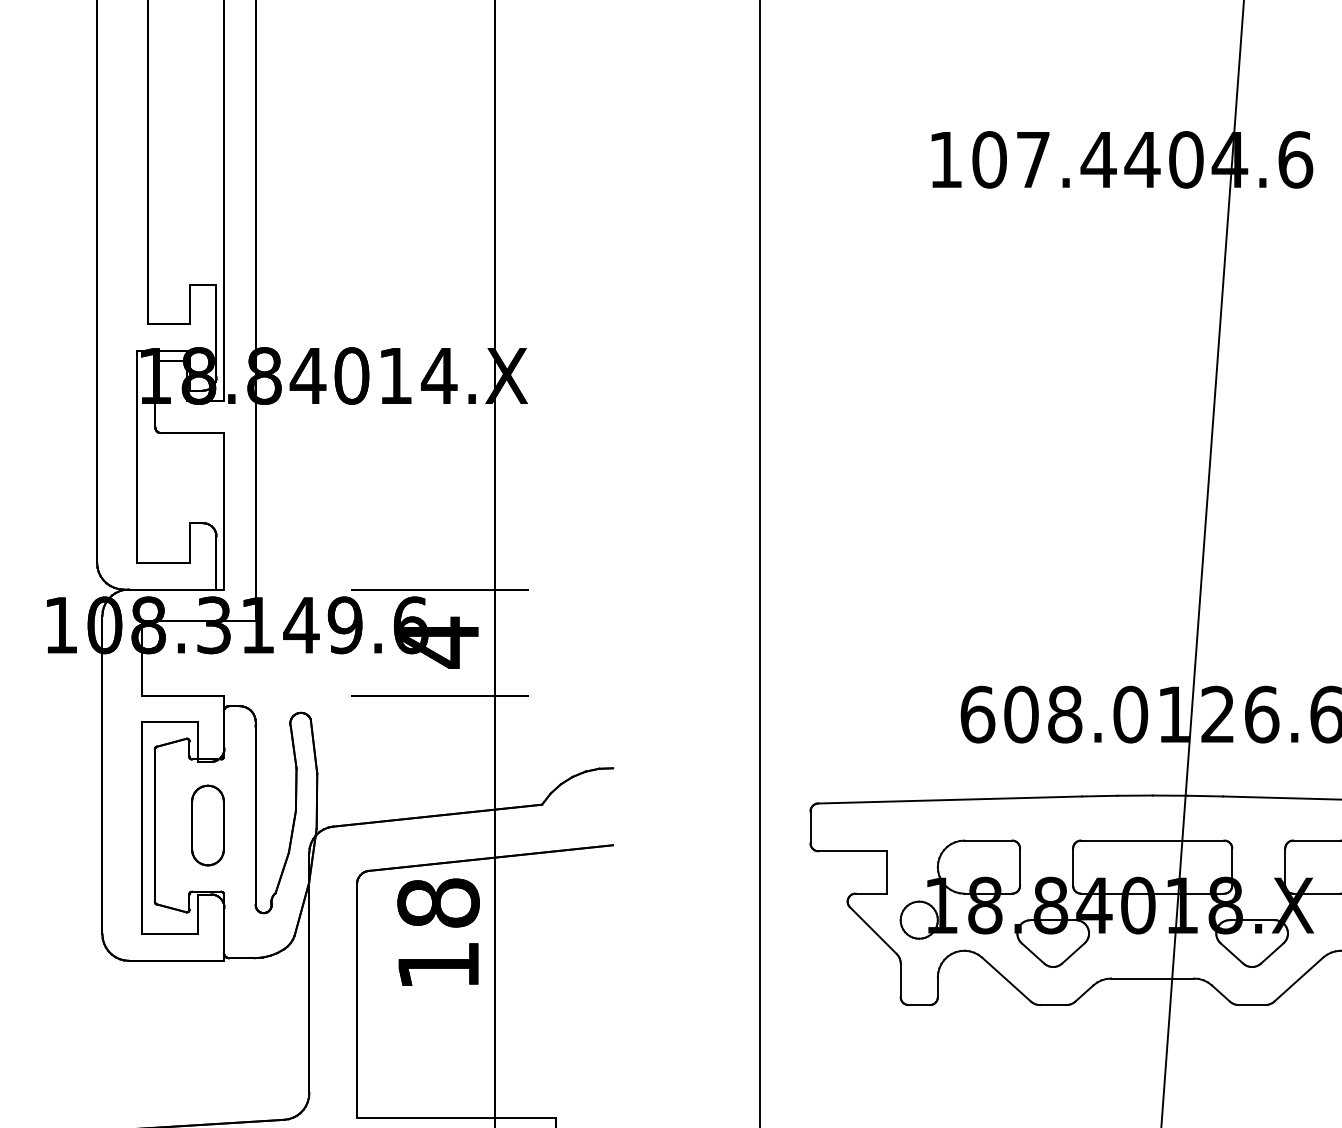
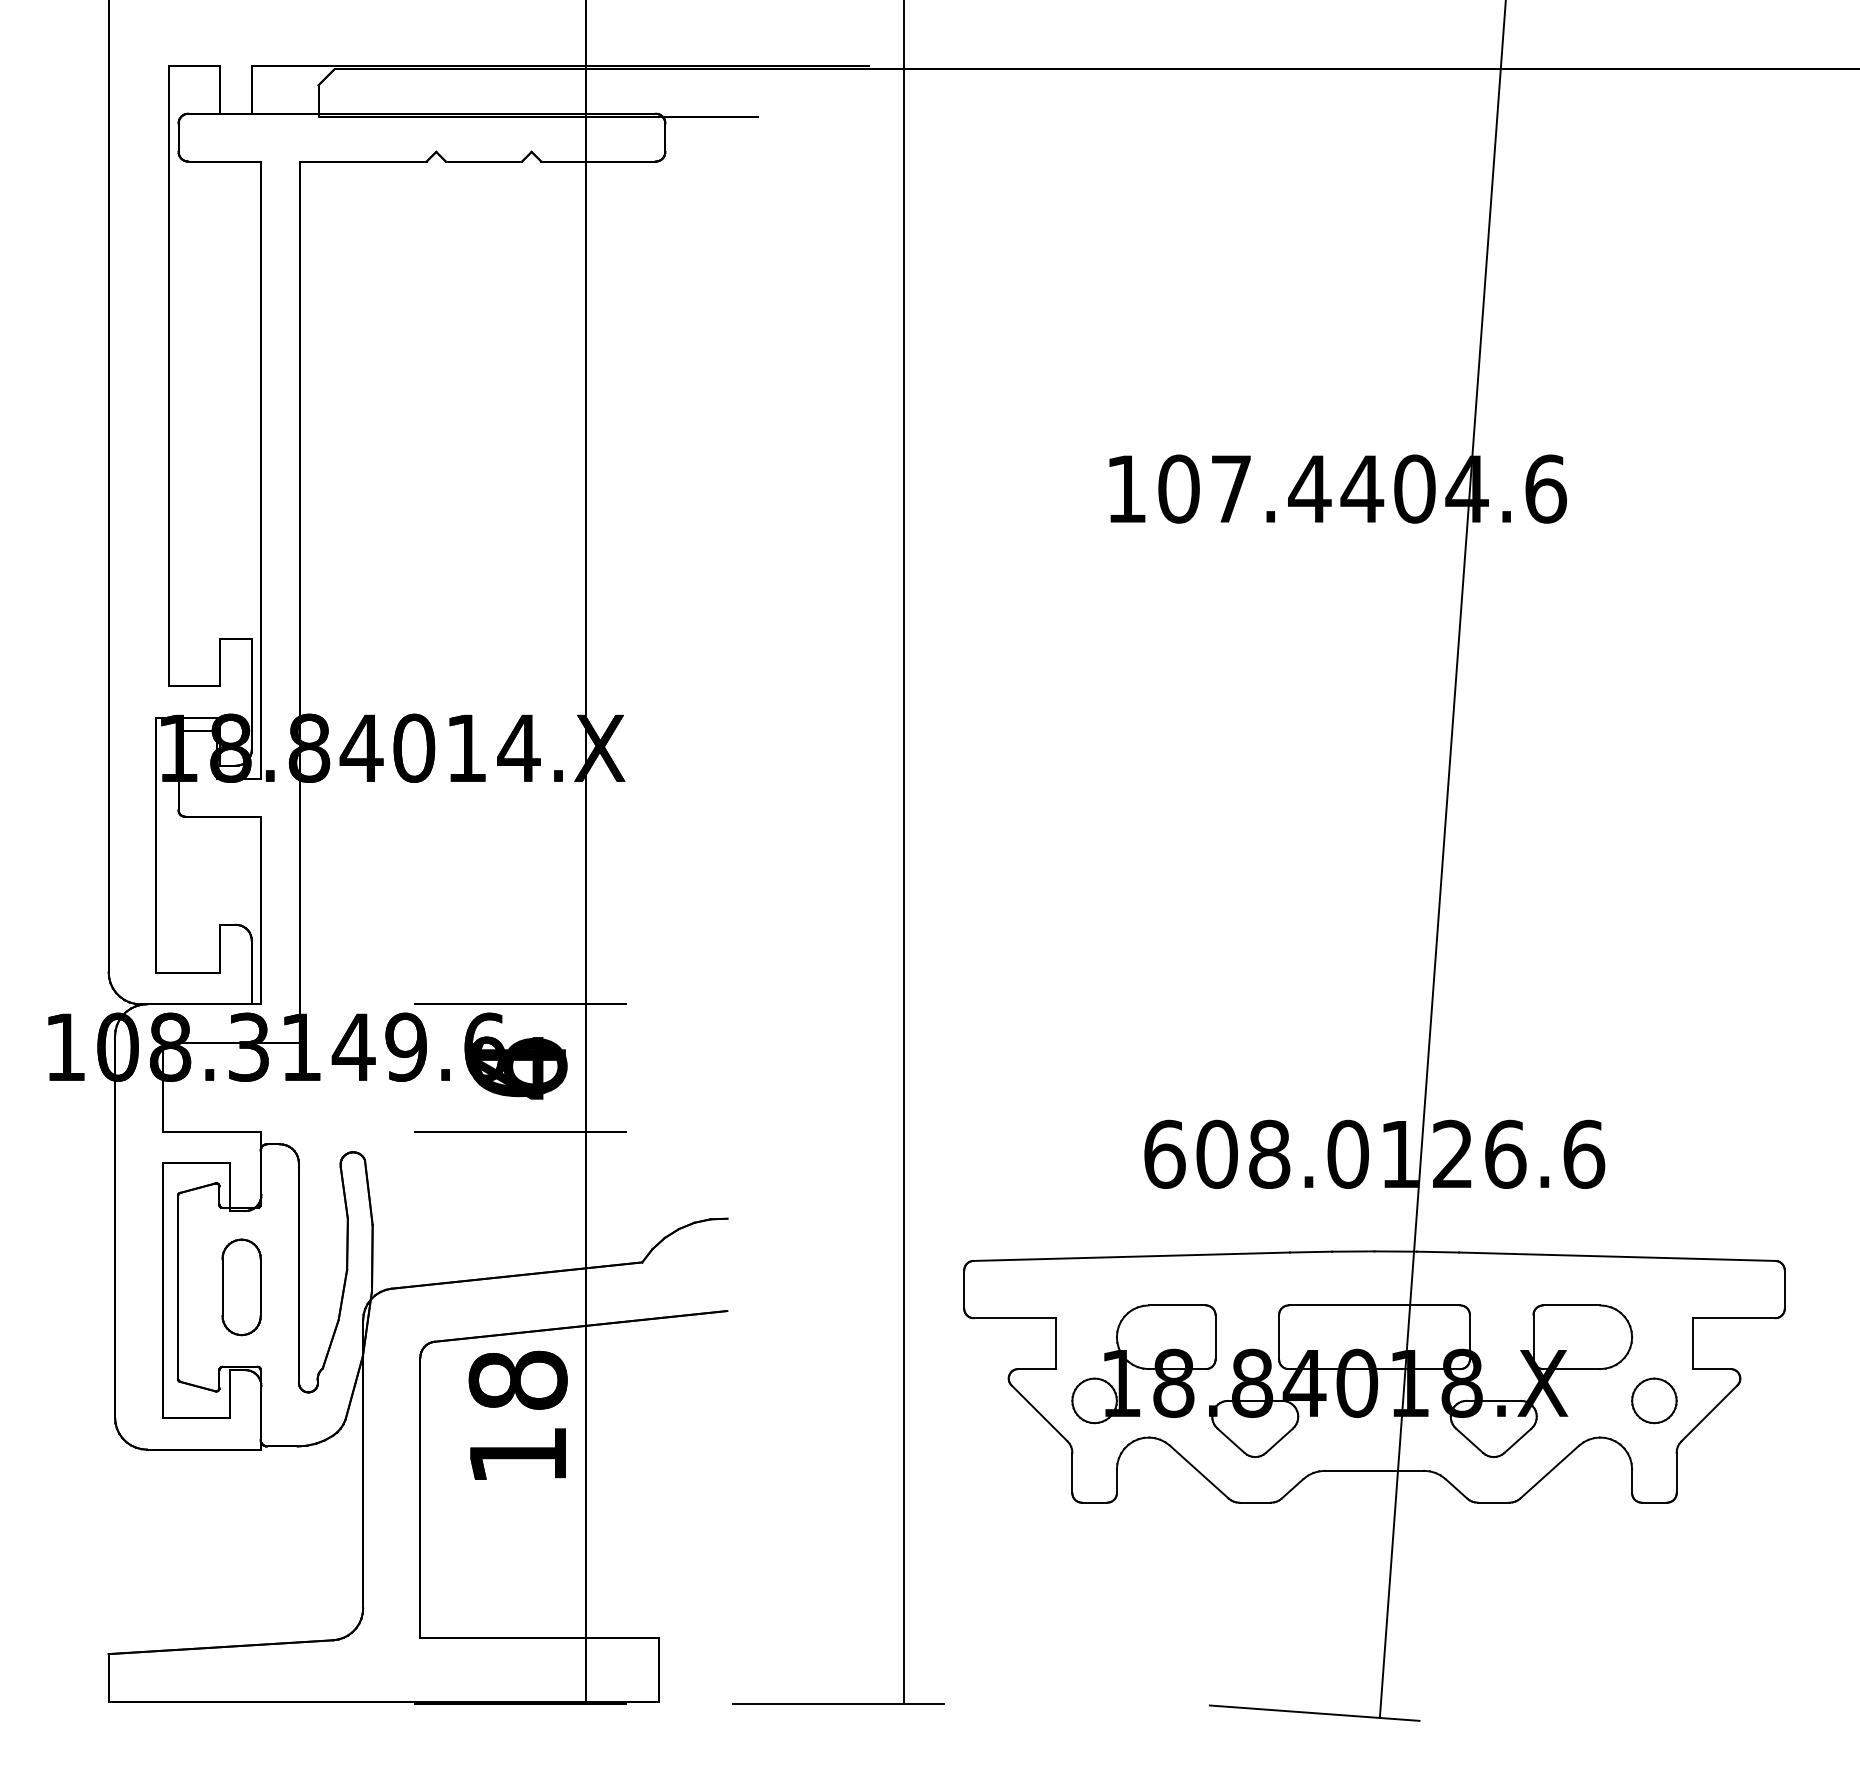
text: (439, 643) -> (519, 1068), 4 -> 6

